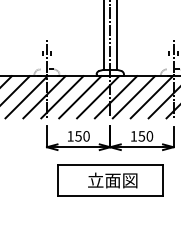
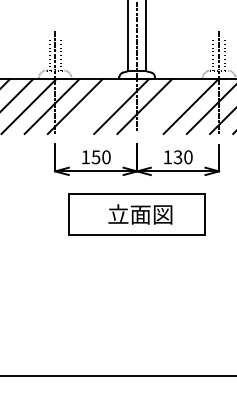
line: (80, 97) -> (98, 106), removed
line: (133, 97) -> (167, 106), removed
text: (142, 135) -> (178, 156), 150 -> 130

